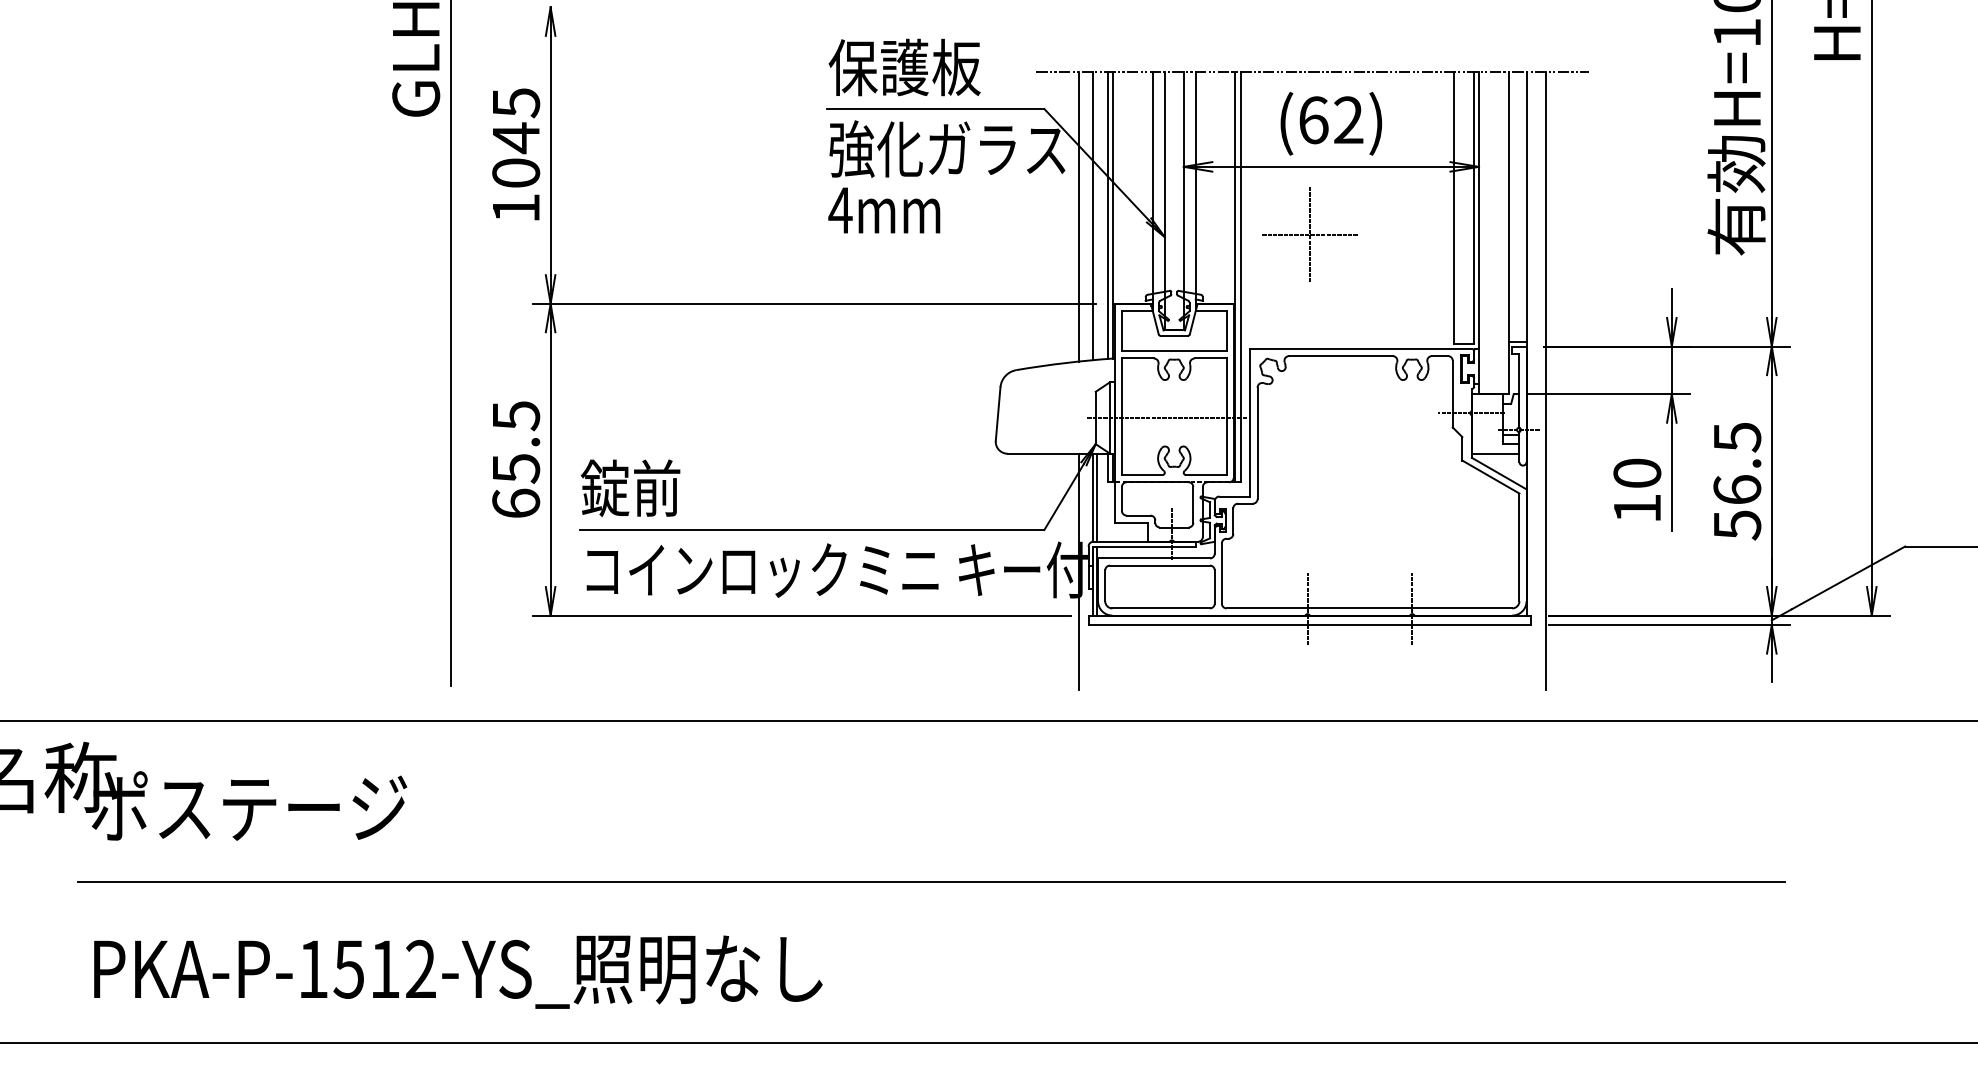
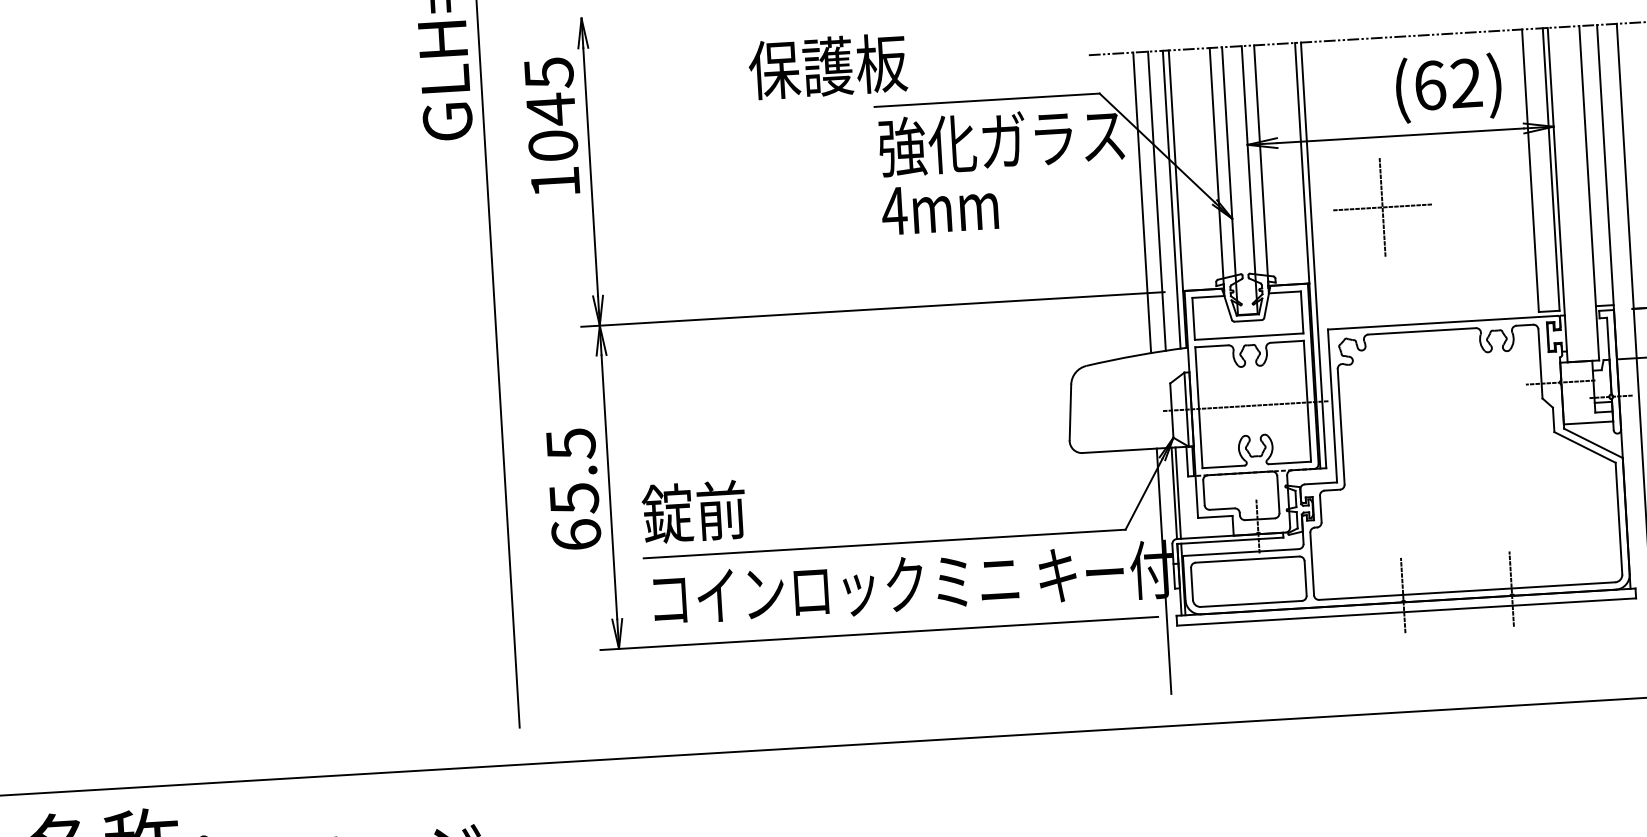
text: (904, 67) -> (827, 66), moved
text: (1331, 123) -> (1448, 87), moved
text: (516, 154) -> (552, 126), moved

